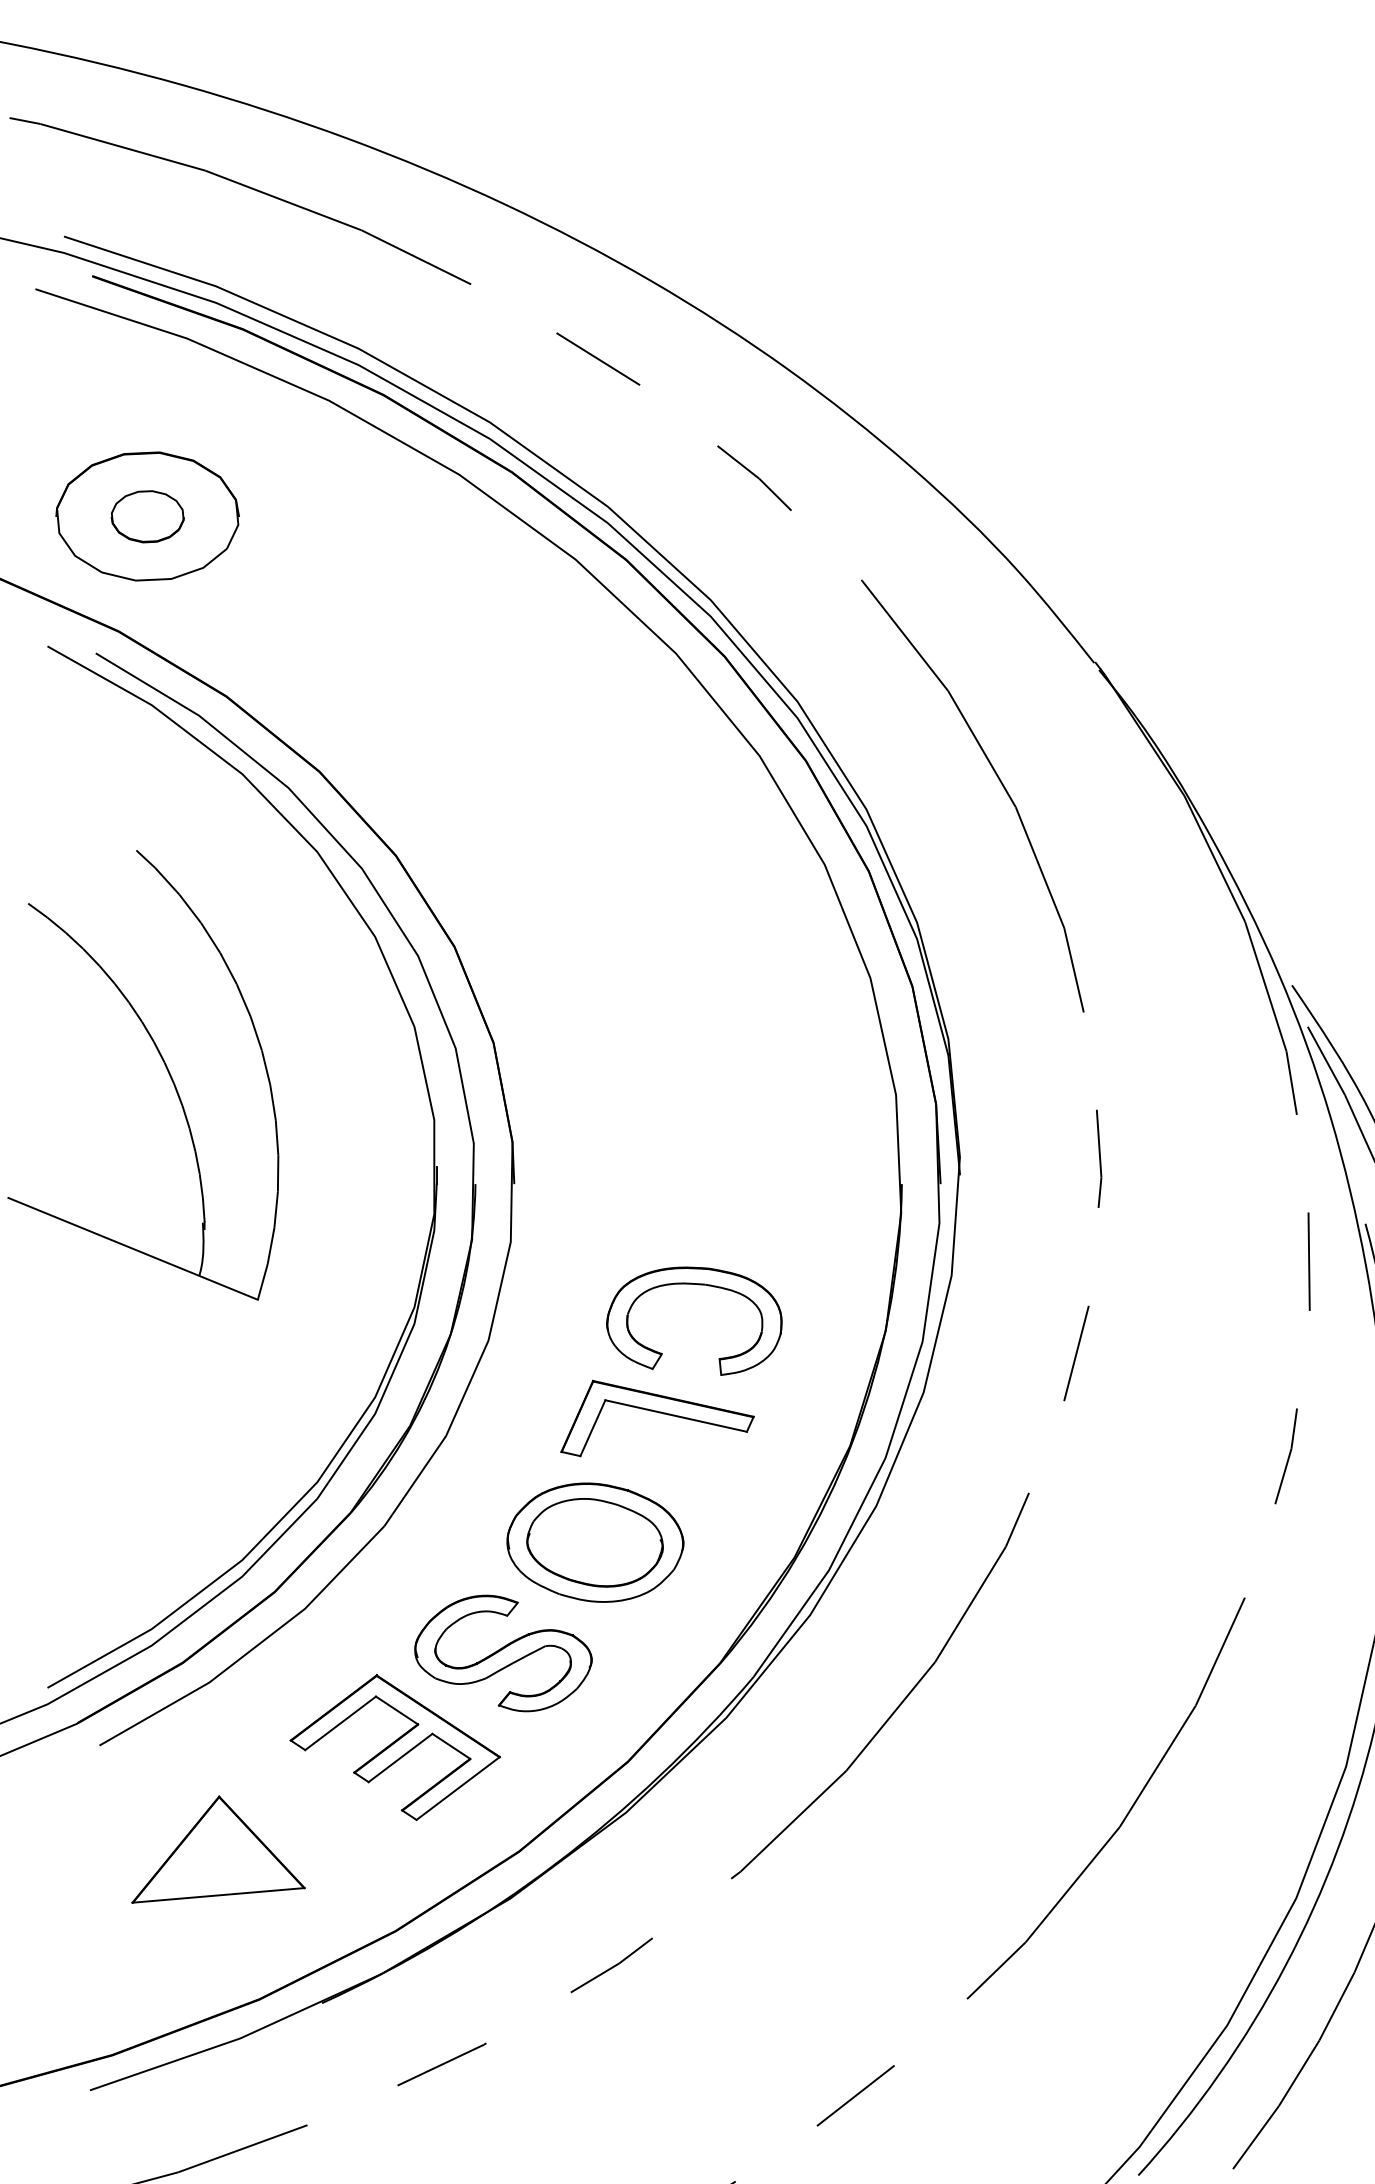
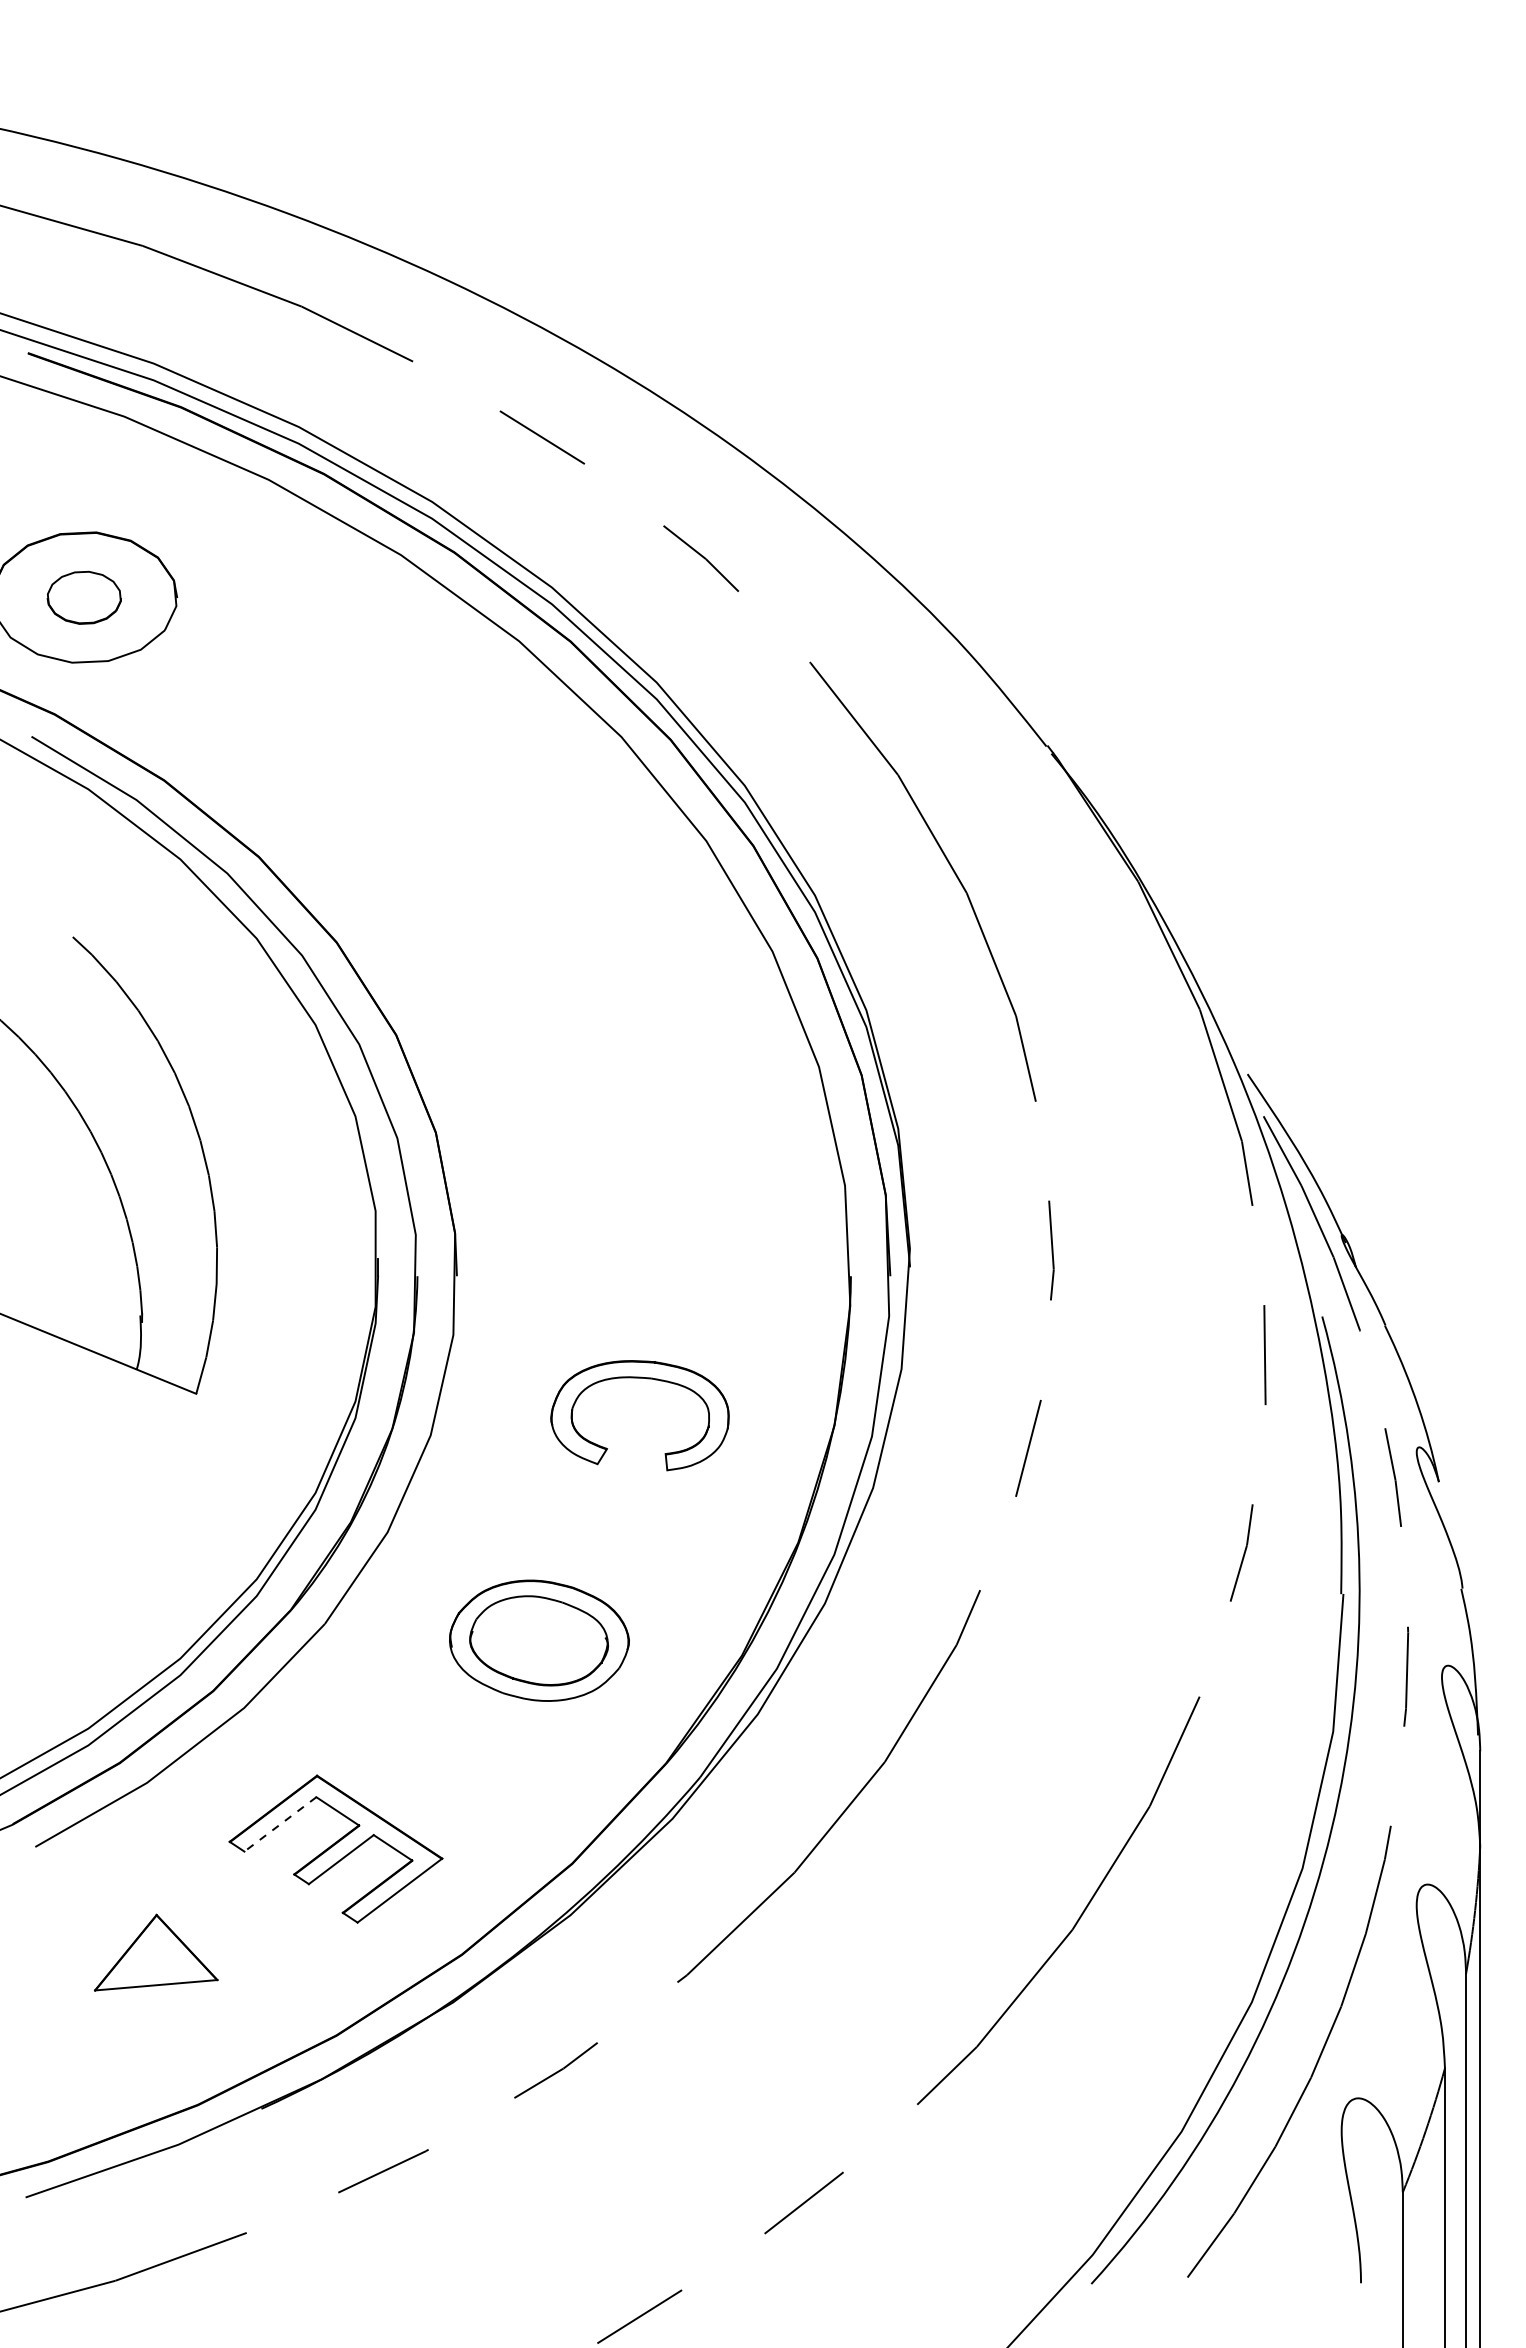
part: (657, 1418) -> (602, 1514), removed
part: (503, 1653) -> (445, 1753), removed
line: (340, 1723) -> (280, 1824), solid -> dashed
part: (217, 1849) -> (155, 1952), size x0.7

